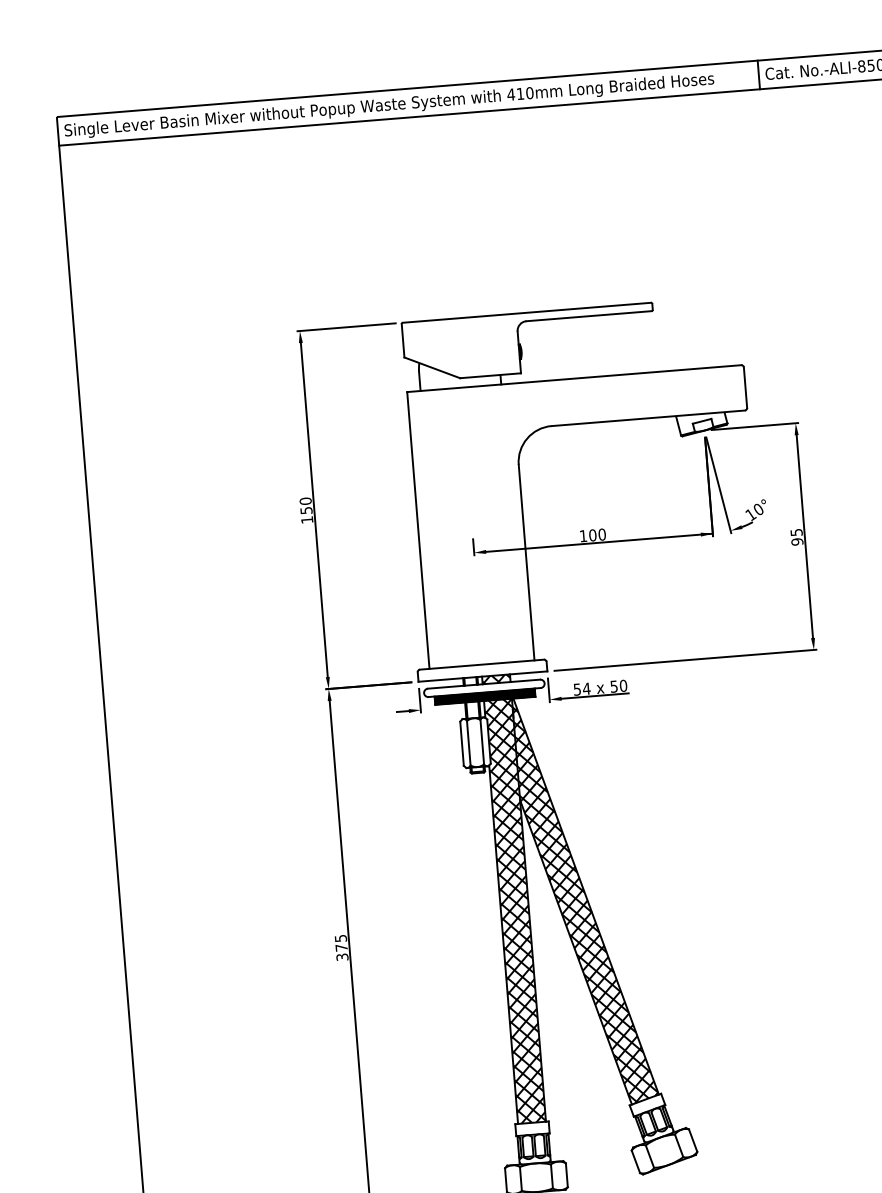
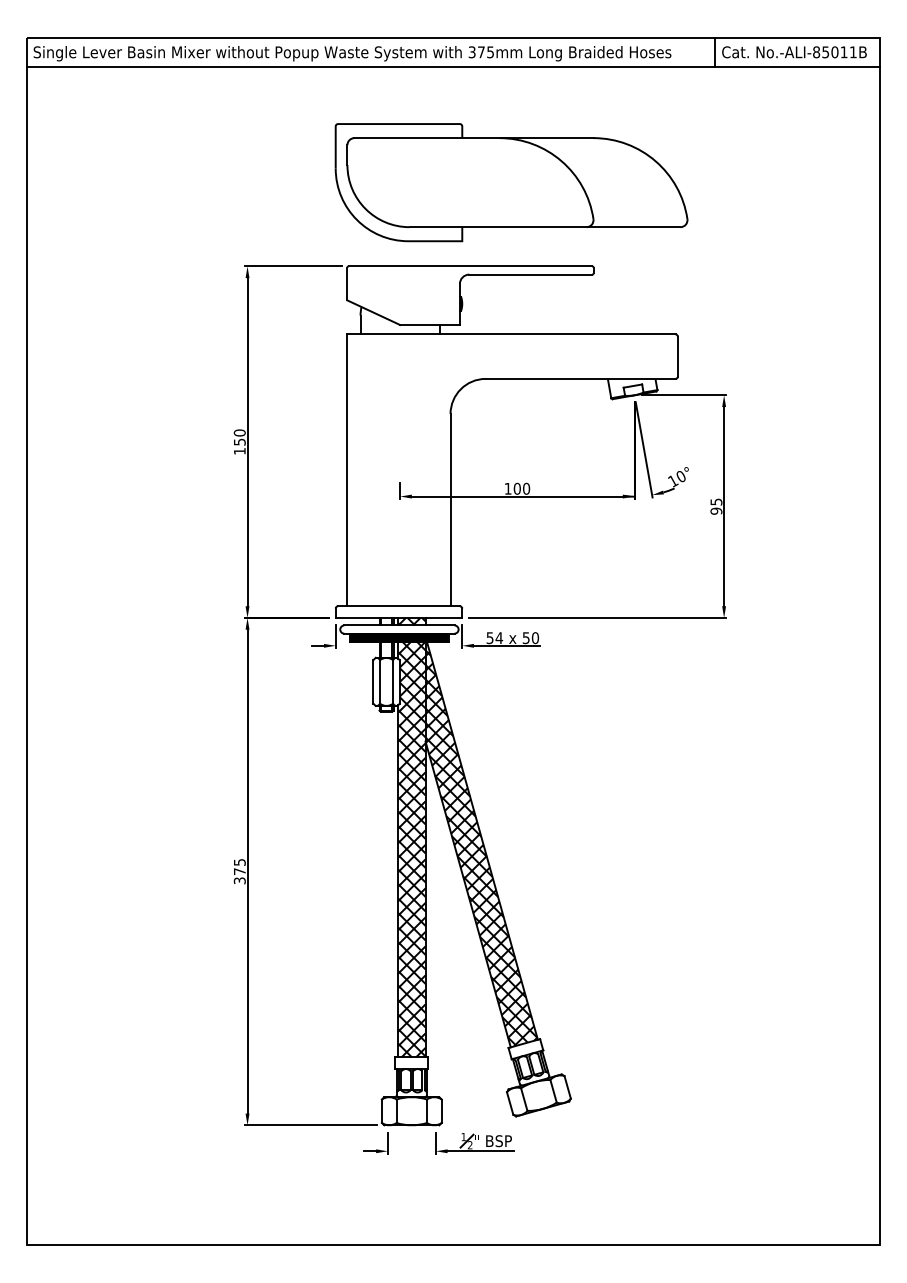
text: (520, 94) -> (481, 52), 410mm -> 375mm
part: (561, 223) -> (511, 182), added

